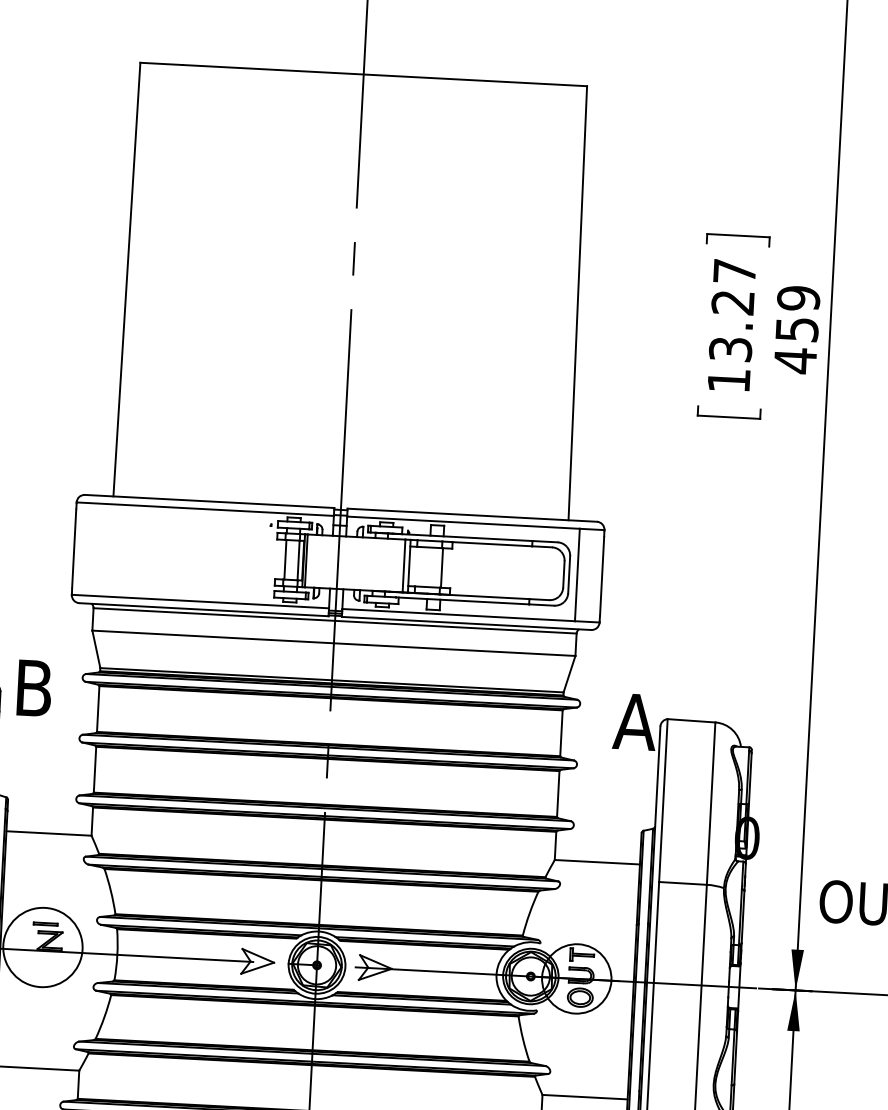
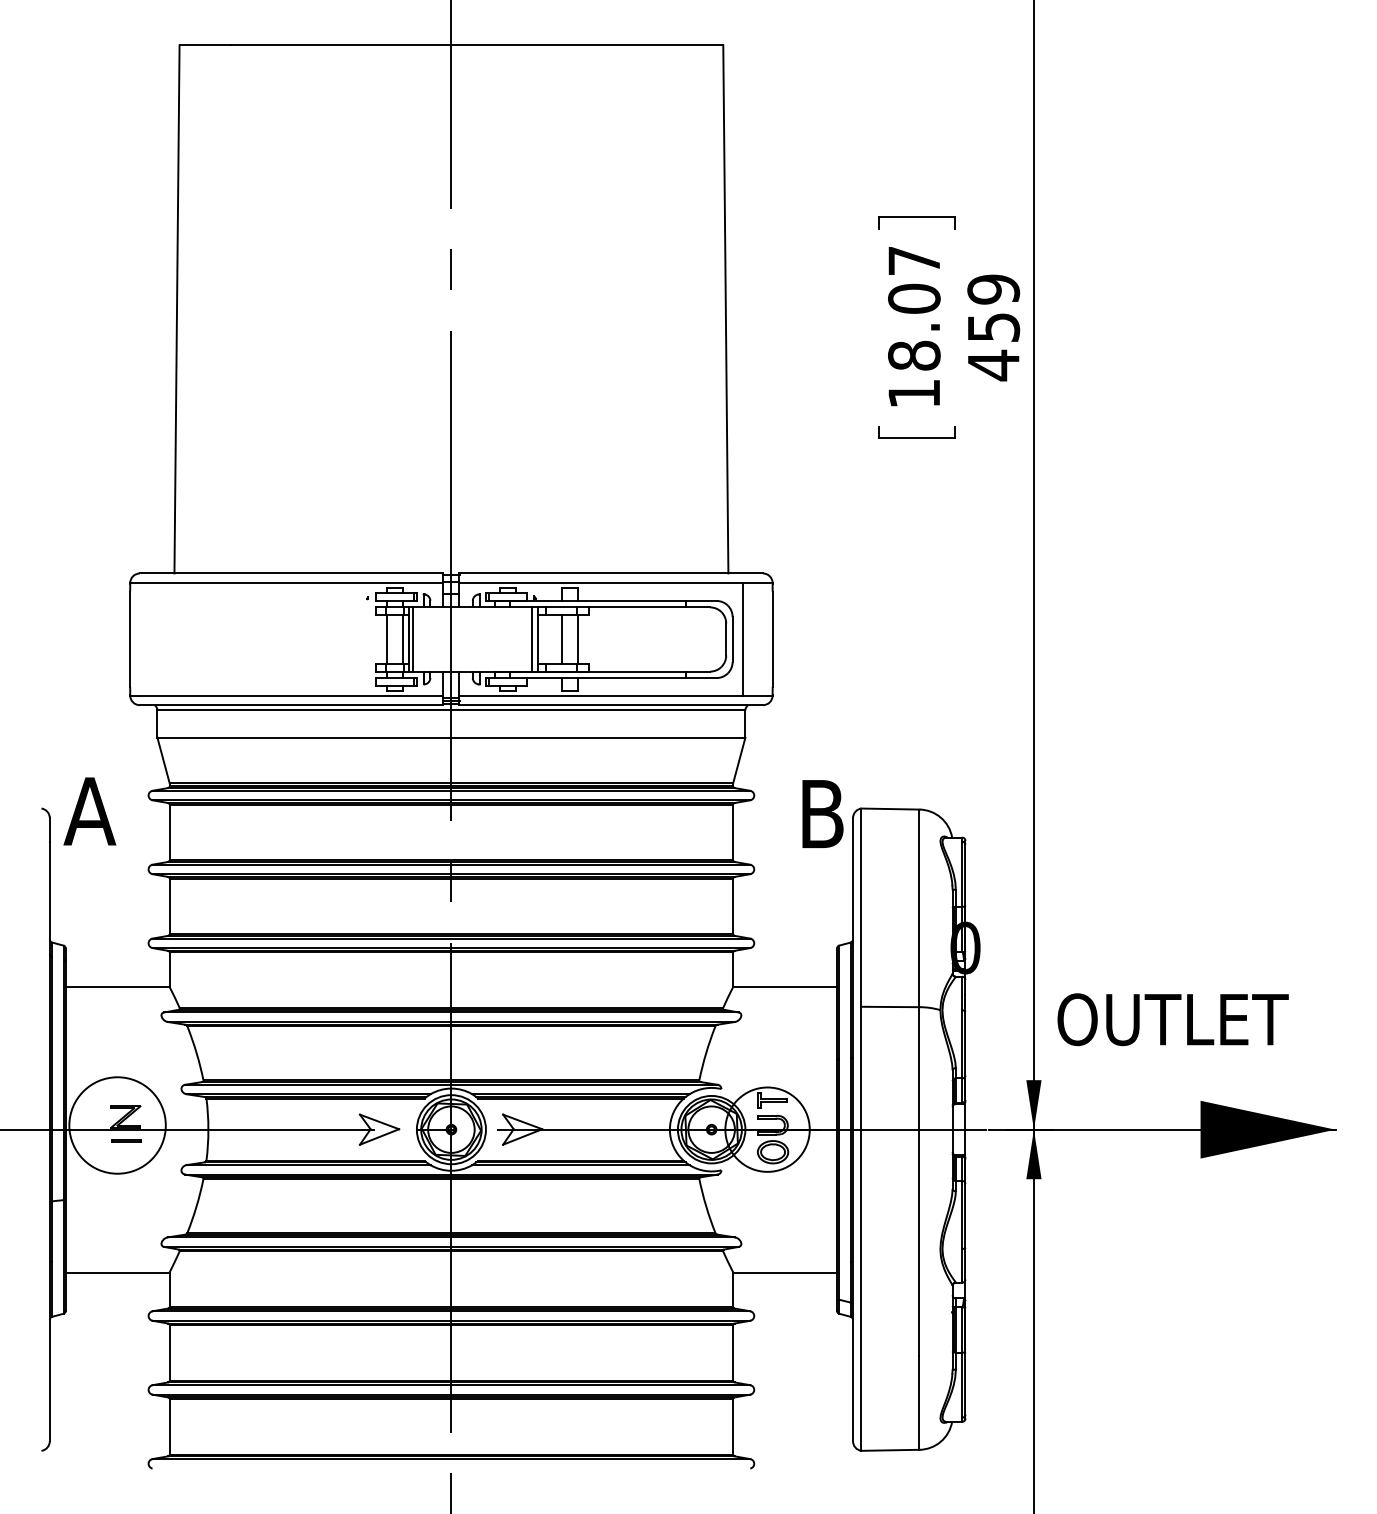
text: (732, 325) -> (914, 326), 13.27 -> 18.07
line: (428, 567) -> (561, 639), added
text: (33, 688) -> (89, 811), B -> A
text: (634, 722) -> (821, 814), A -> B
line: (45, 923) -> (126, 1140), moved

